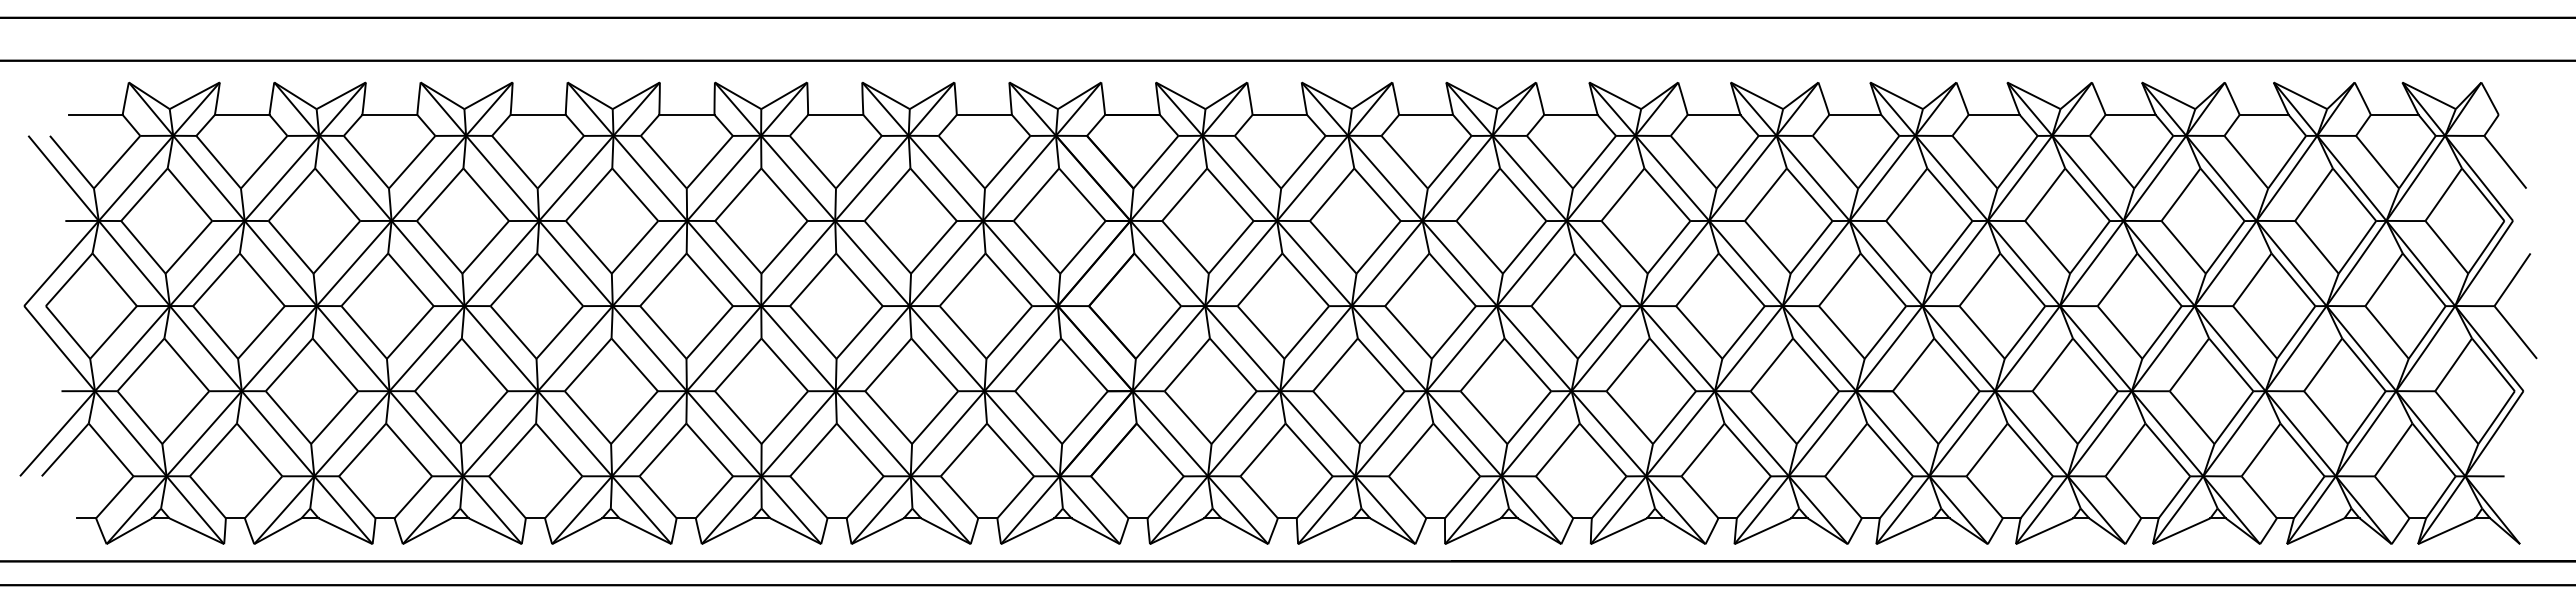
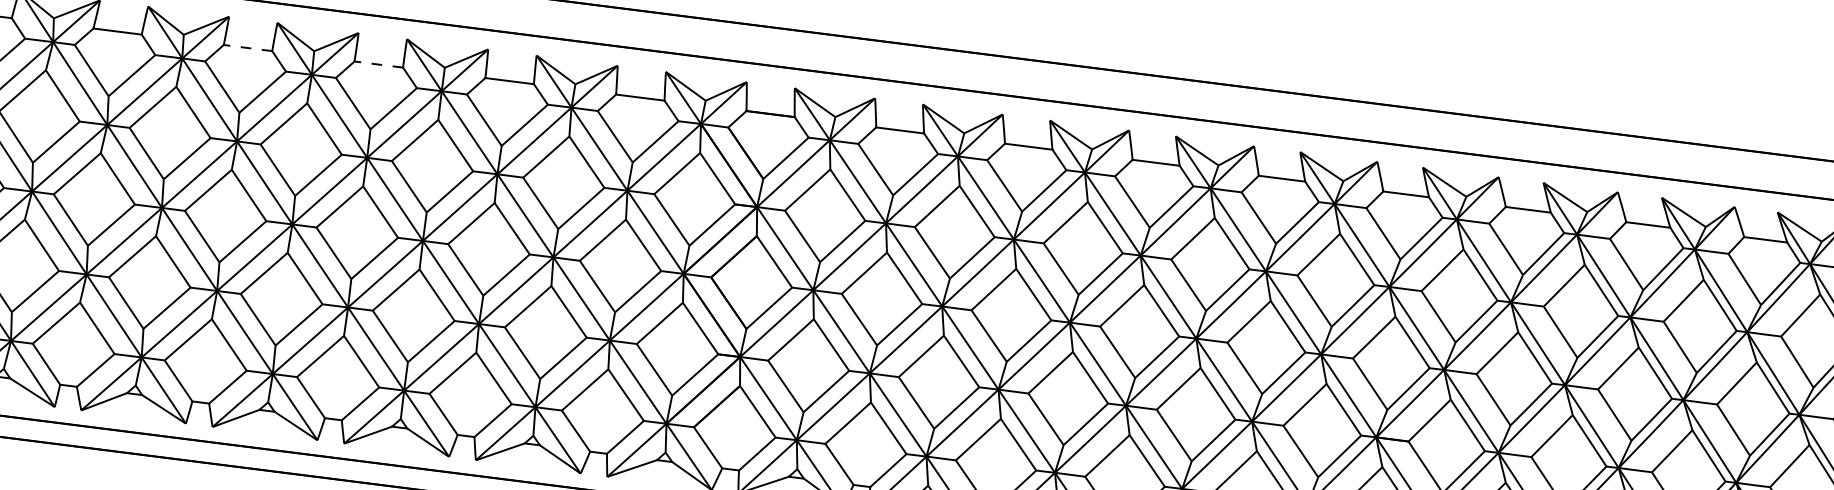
line: (538, 114) -> (248, 47), solid -> dashed
line: (686, 114) -> (378, 64), solid -> dashed

